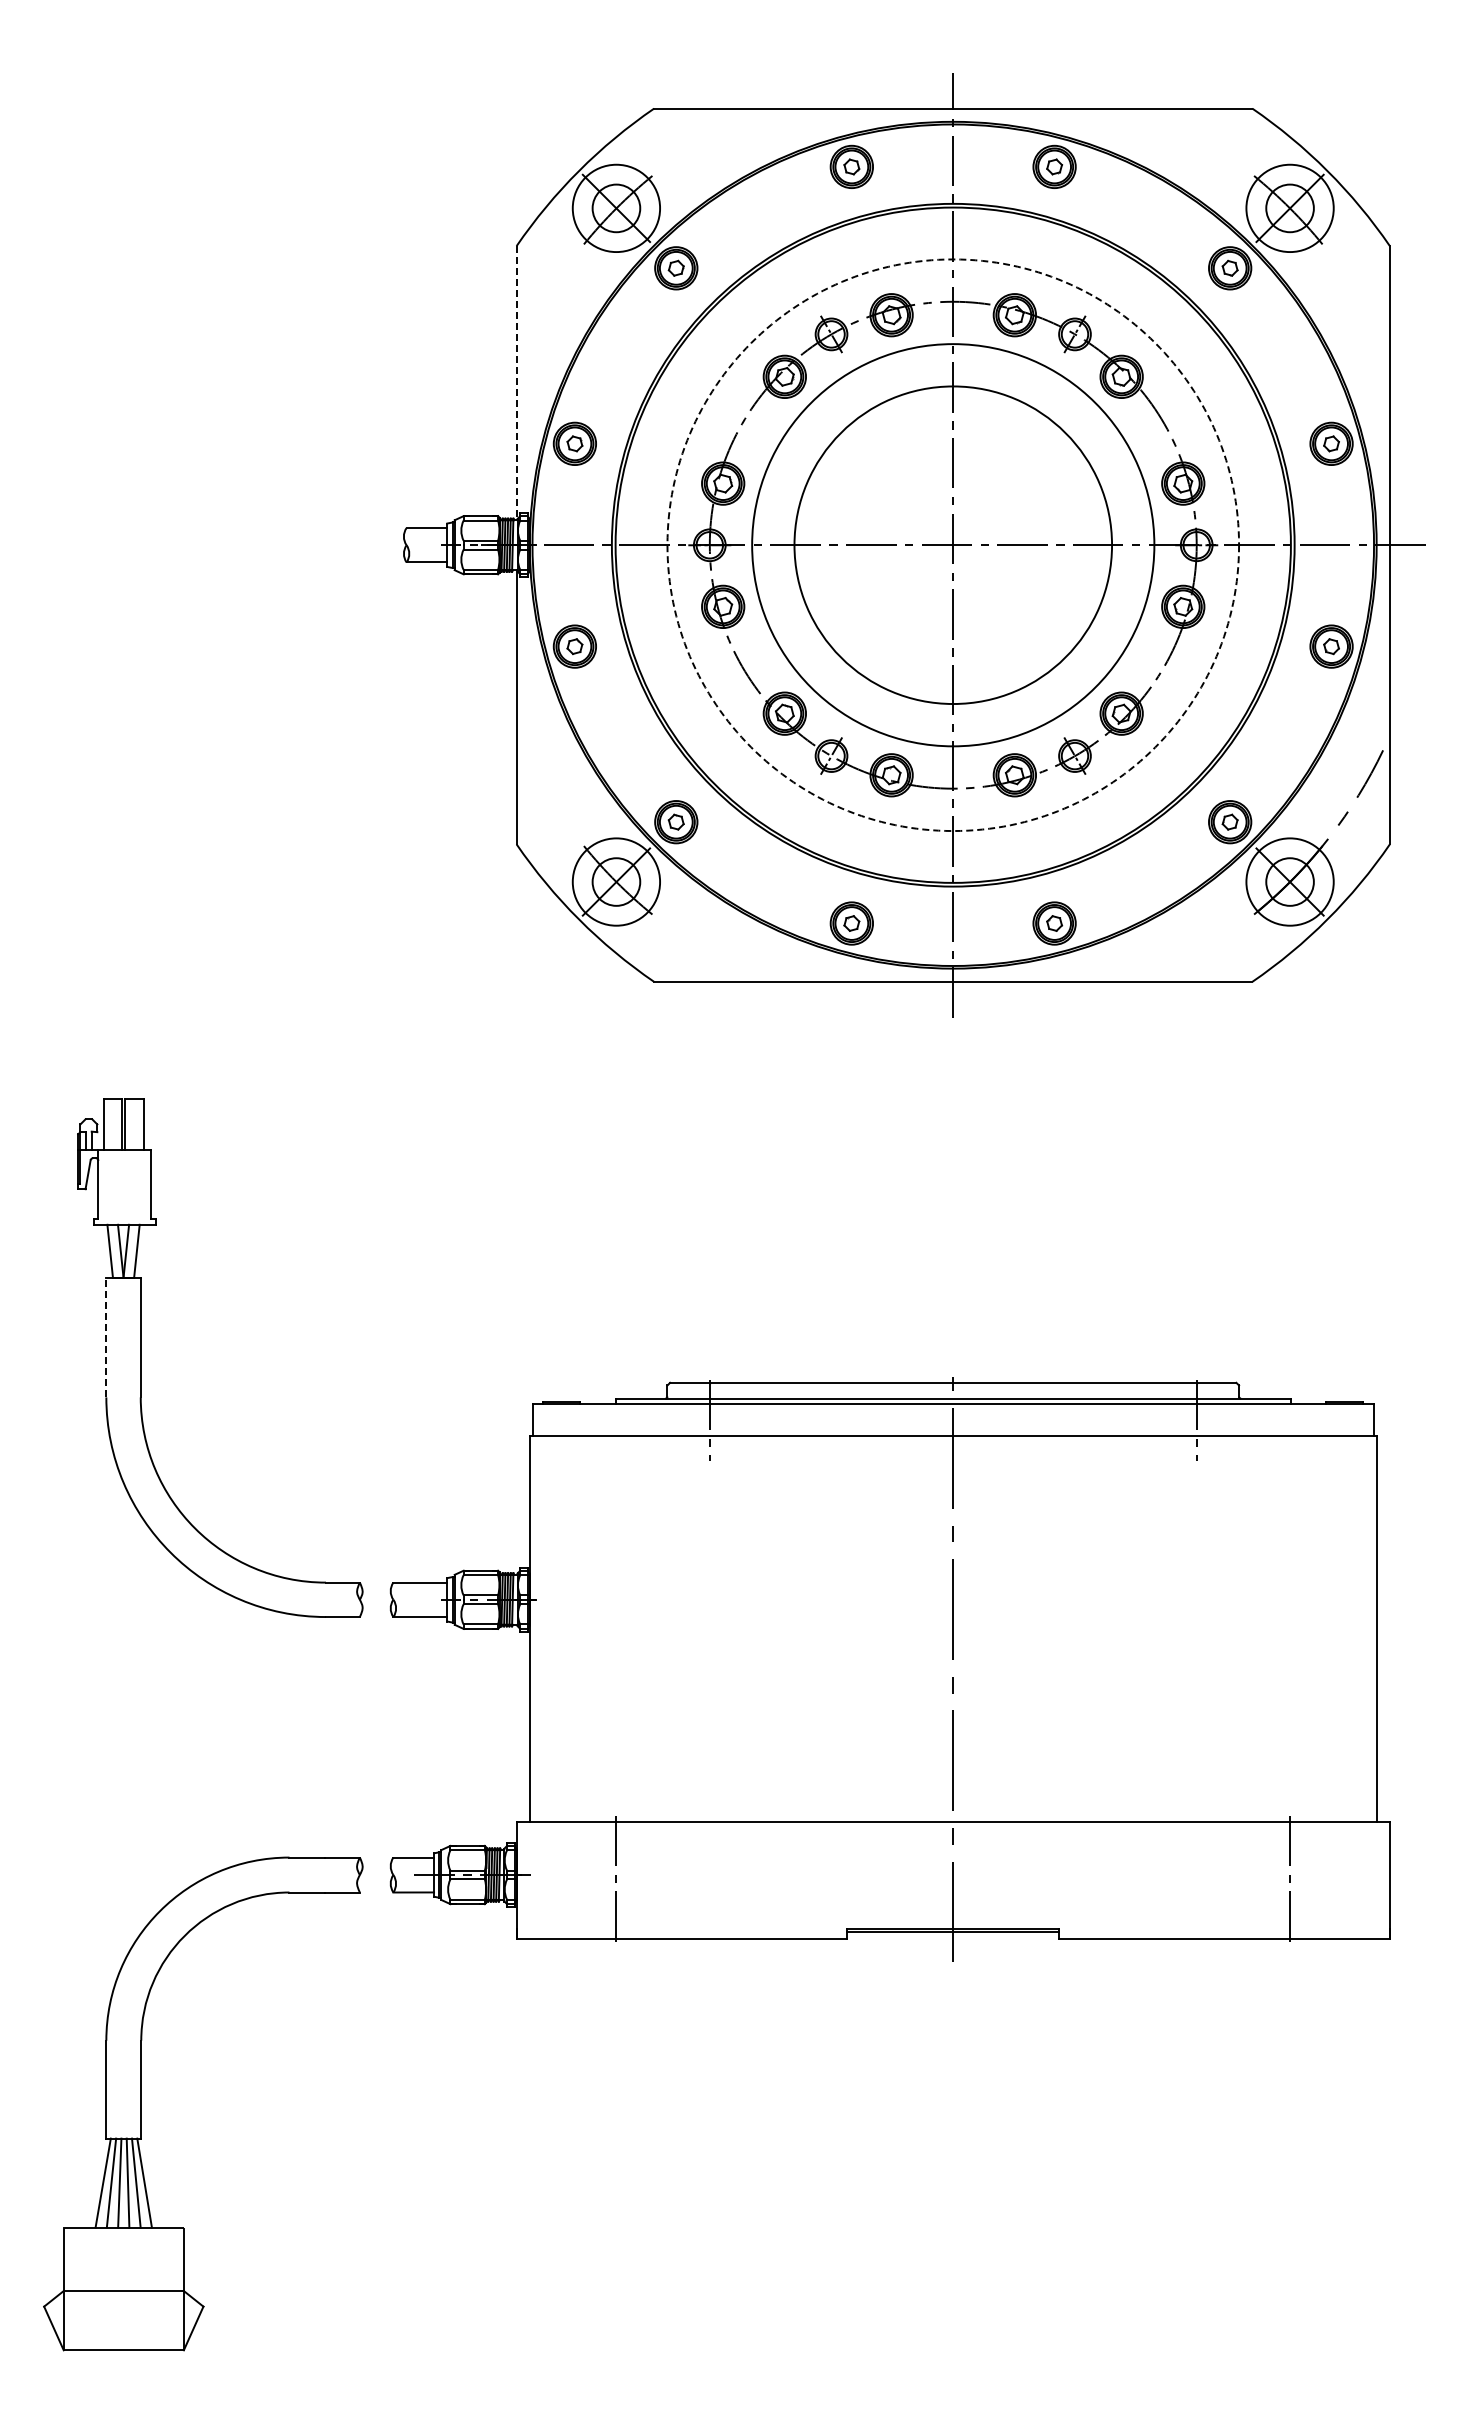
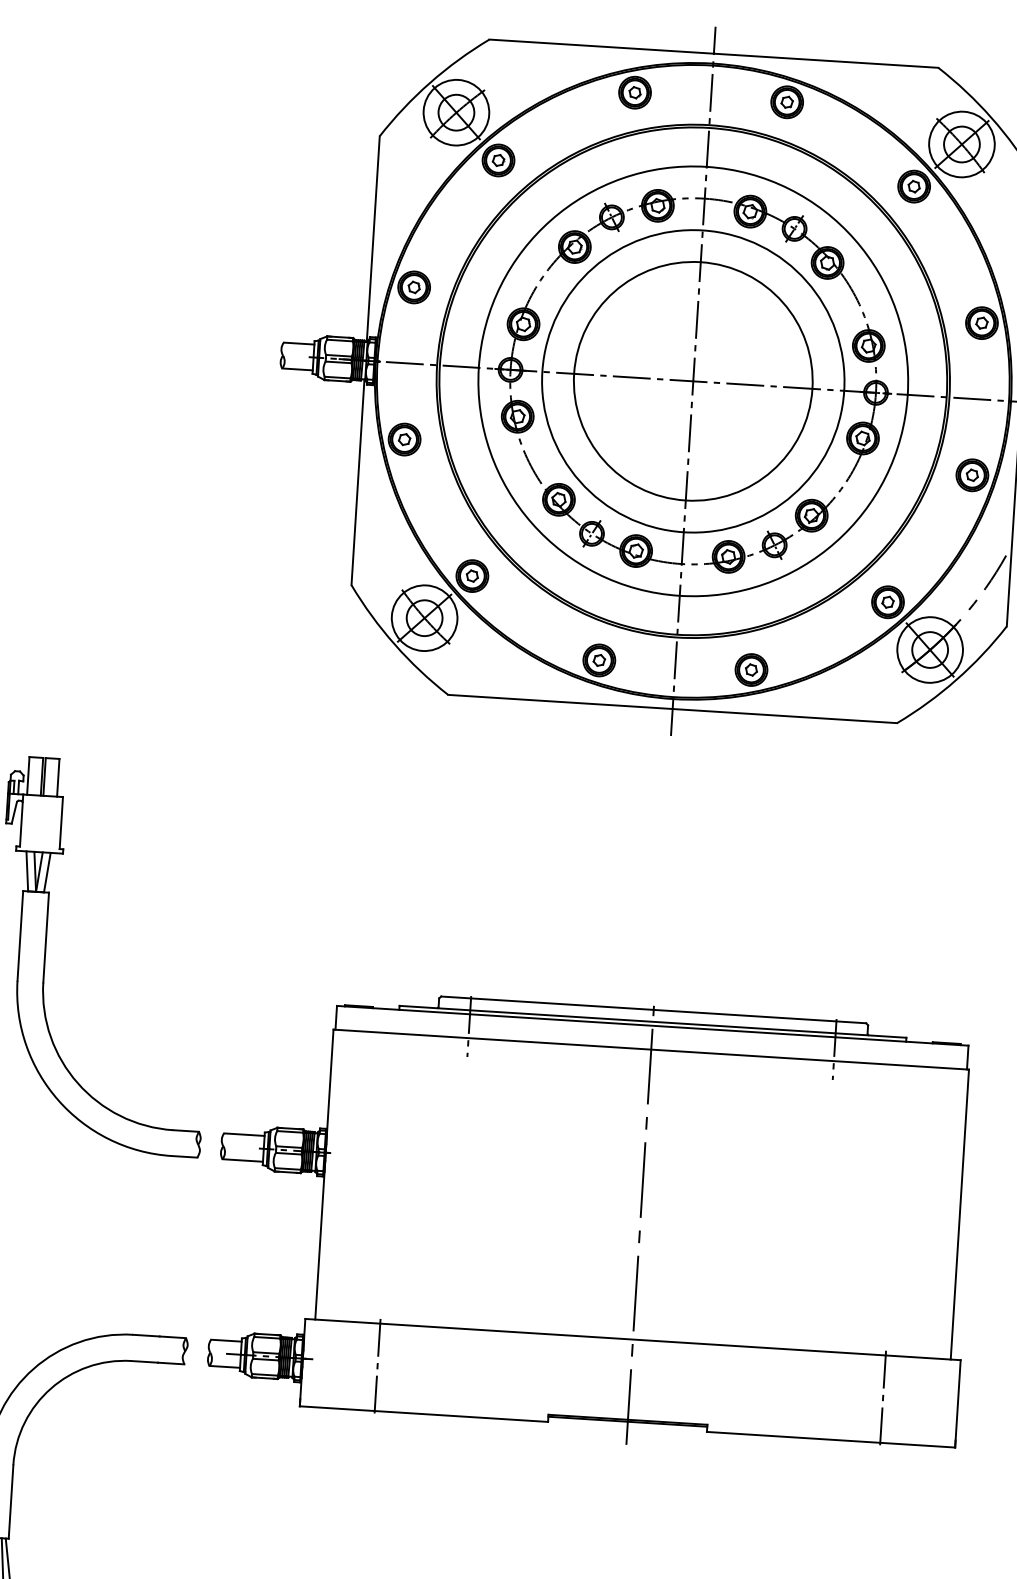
line: (516, 383) -> (373, 239), dashed -> solid
circle: (953, 545) -> (693, 381), dashed -> solid
line: (106, 1337) -> (20, 935), dashed -> solid

